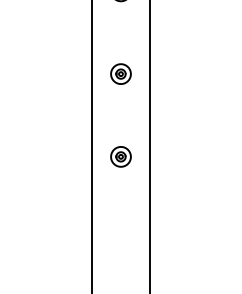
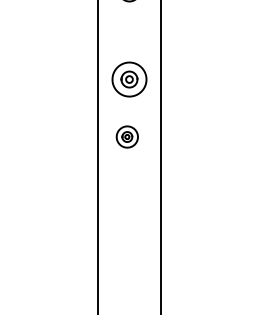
part: (120, 73) -> (128, 78), size x1.6
part: (120, 156) -> (126, 136), moved

